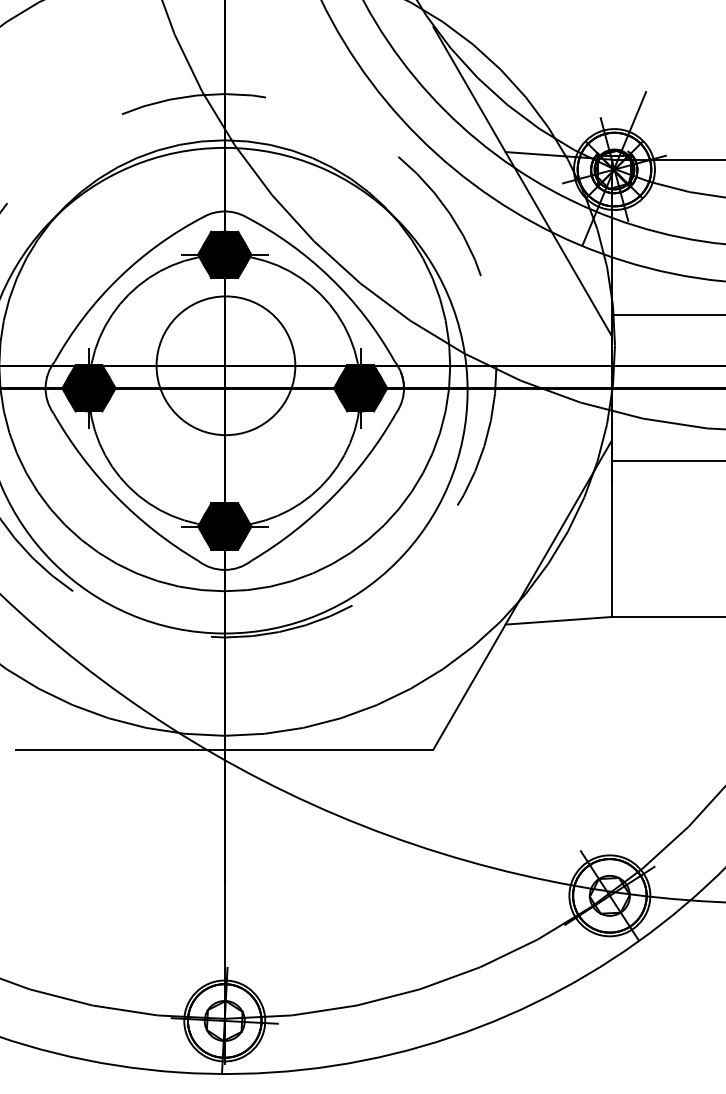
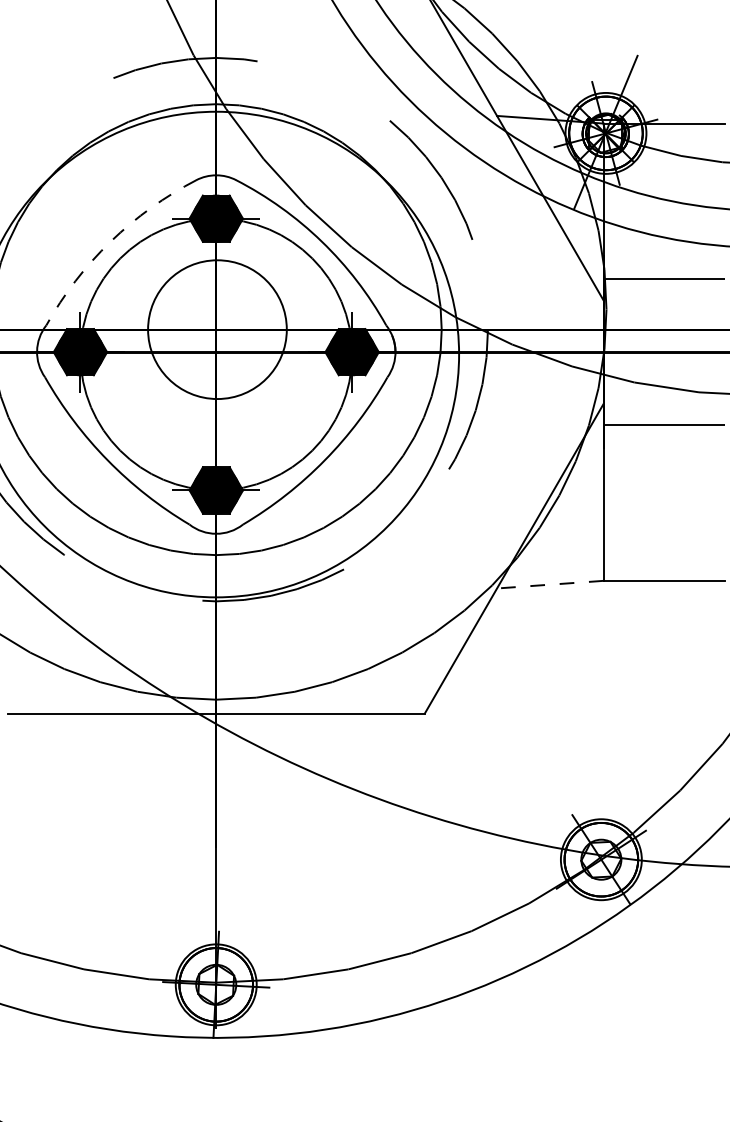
arc: (119, 277) -> (110, 241), solid -> dashed
line: (558, 620) -> (549, 584), solid -> dashed

